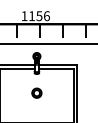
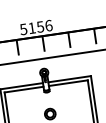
text: (24, 16) -> (23, 29), 1156 -> 5156

